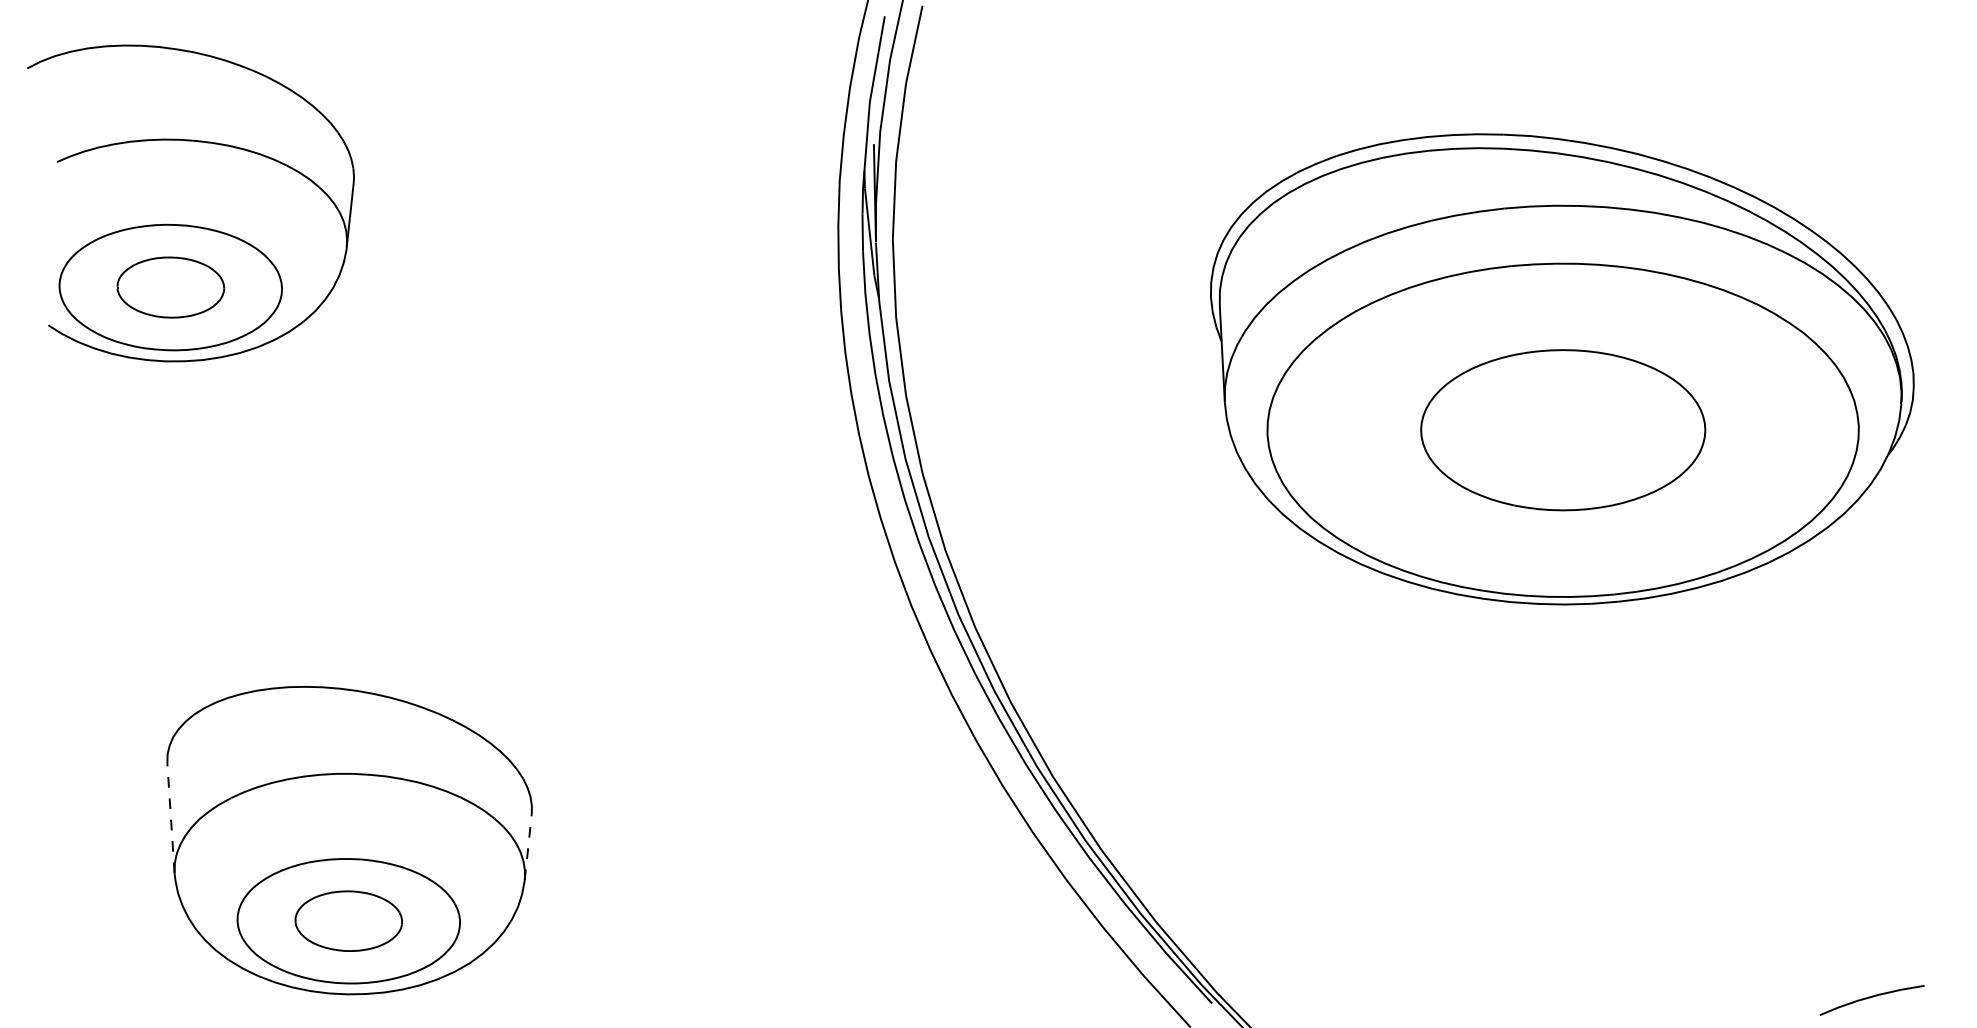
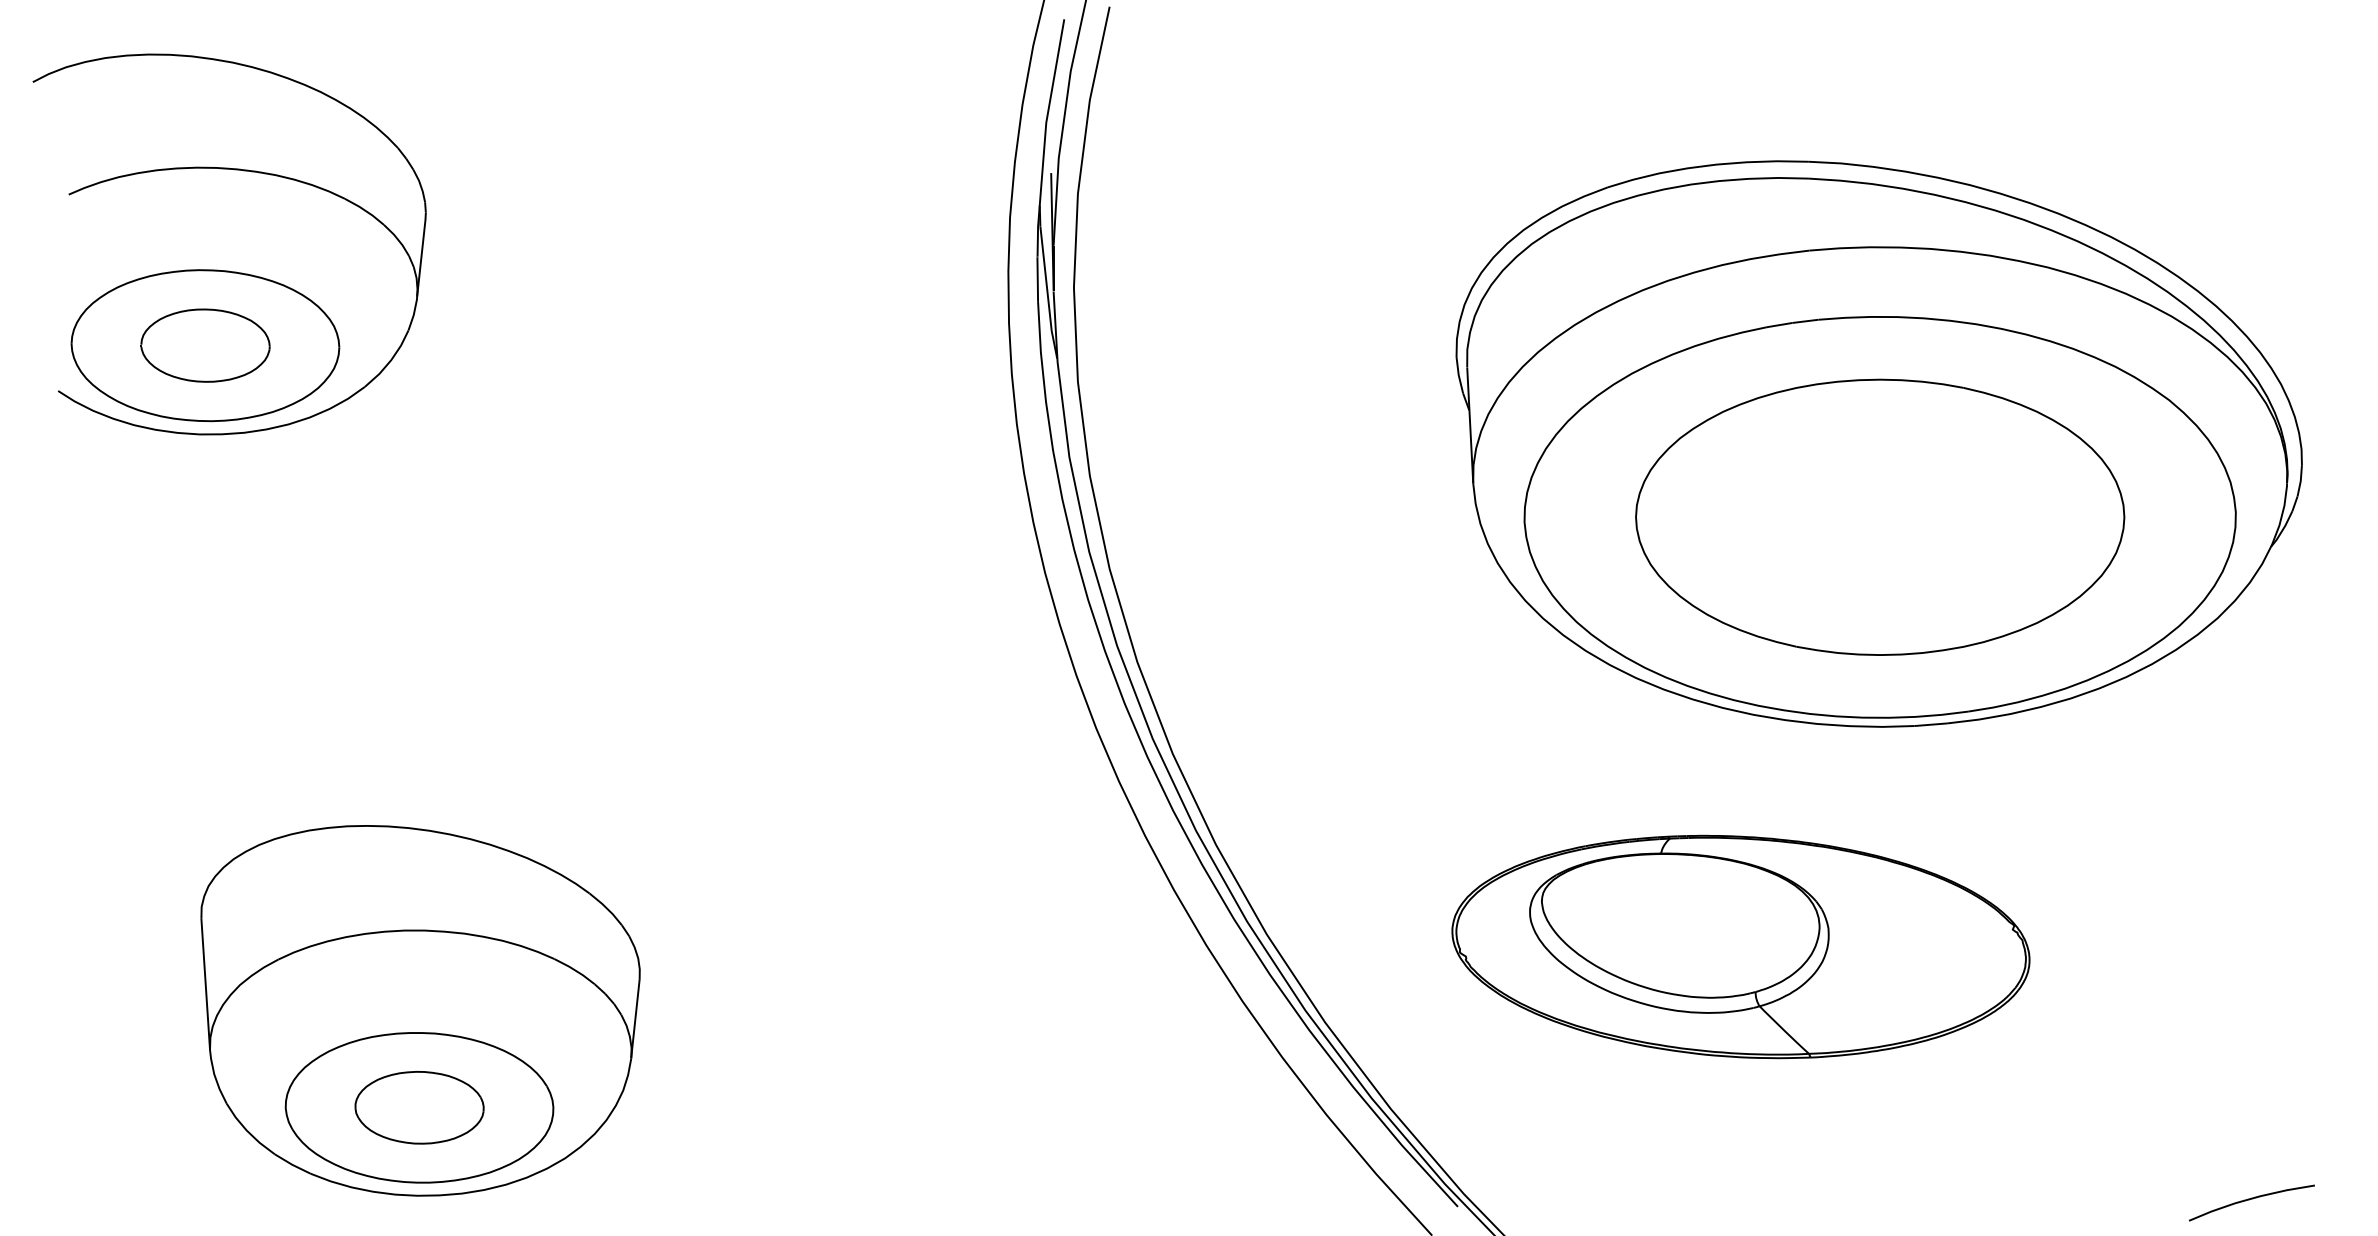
part: (1563, 429) -> (1880, 516), size x1.43
part: (1447, 787) -> (1740, 946), added
line: (170, 818) -> (205, 984), dashed -> solid
line: (528, 846) -> (635, 1018), dashed -> solid

